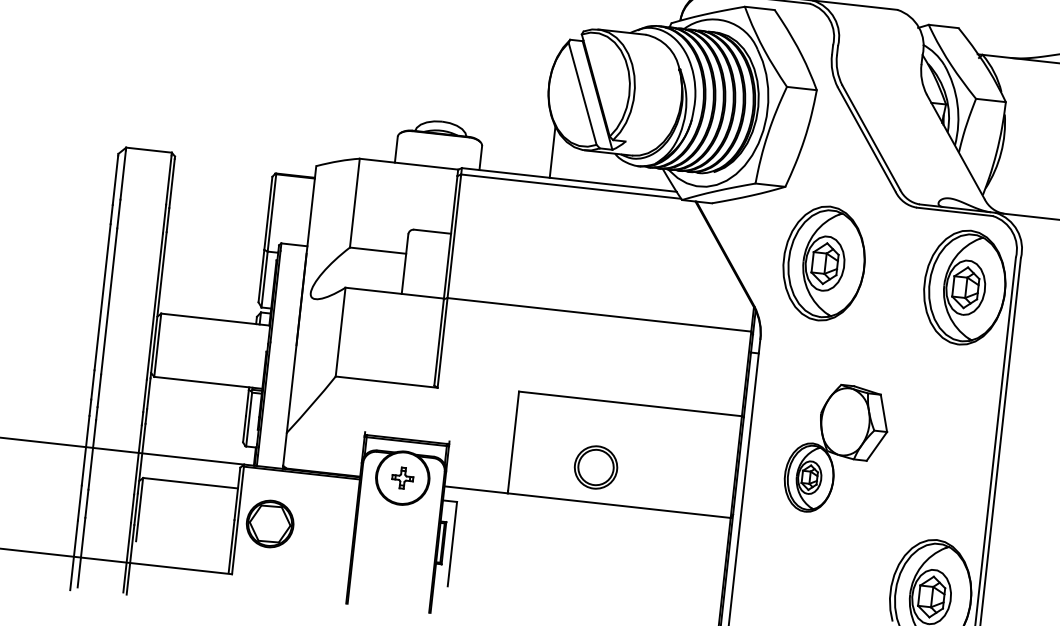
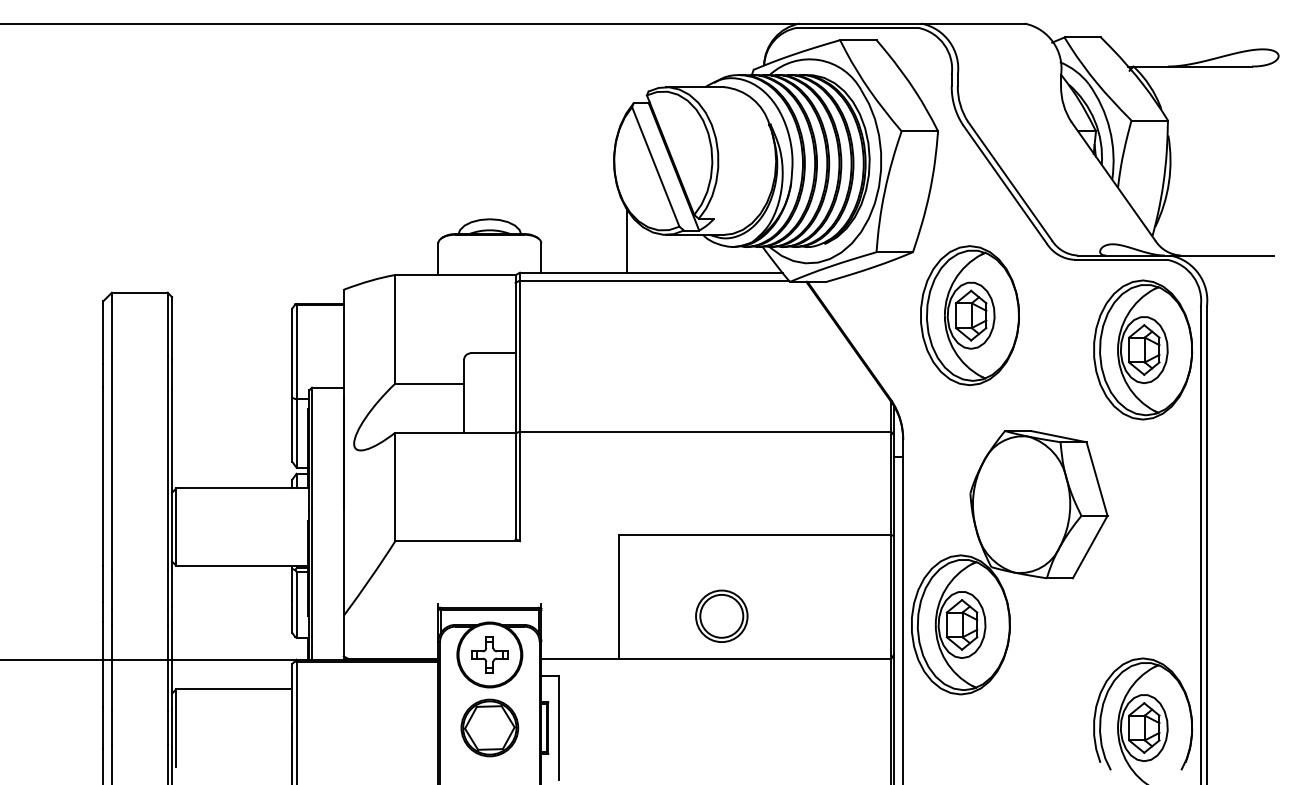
part: (823, 263) -> (969, 315), moved
part: (836, 449) -> (1009, 562), size x1.67
part: (402, 477) -> (489, 654), size x1.43
part: (269, 523) -> (489, 727), moved

